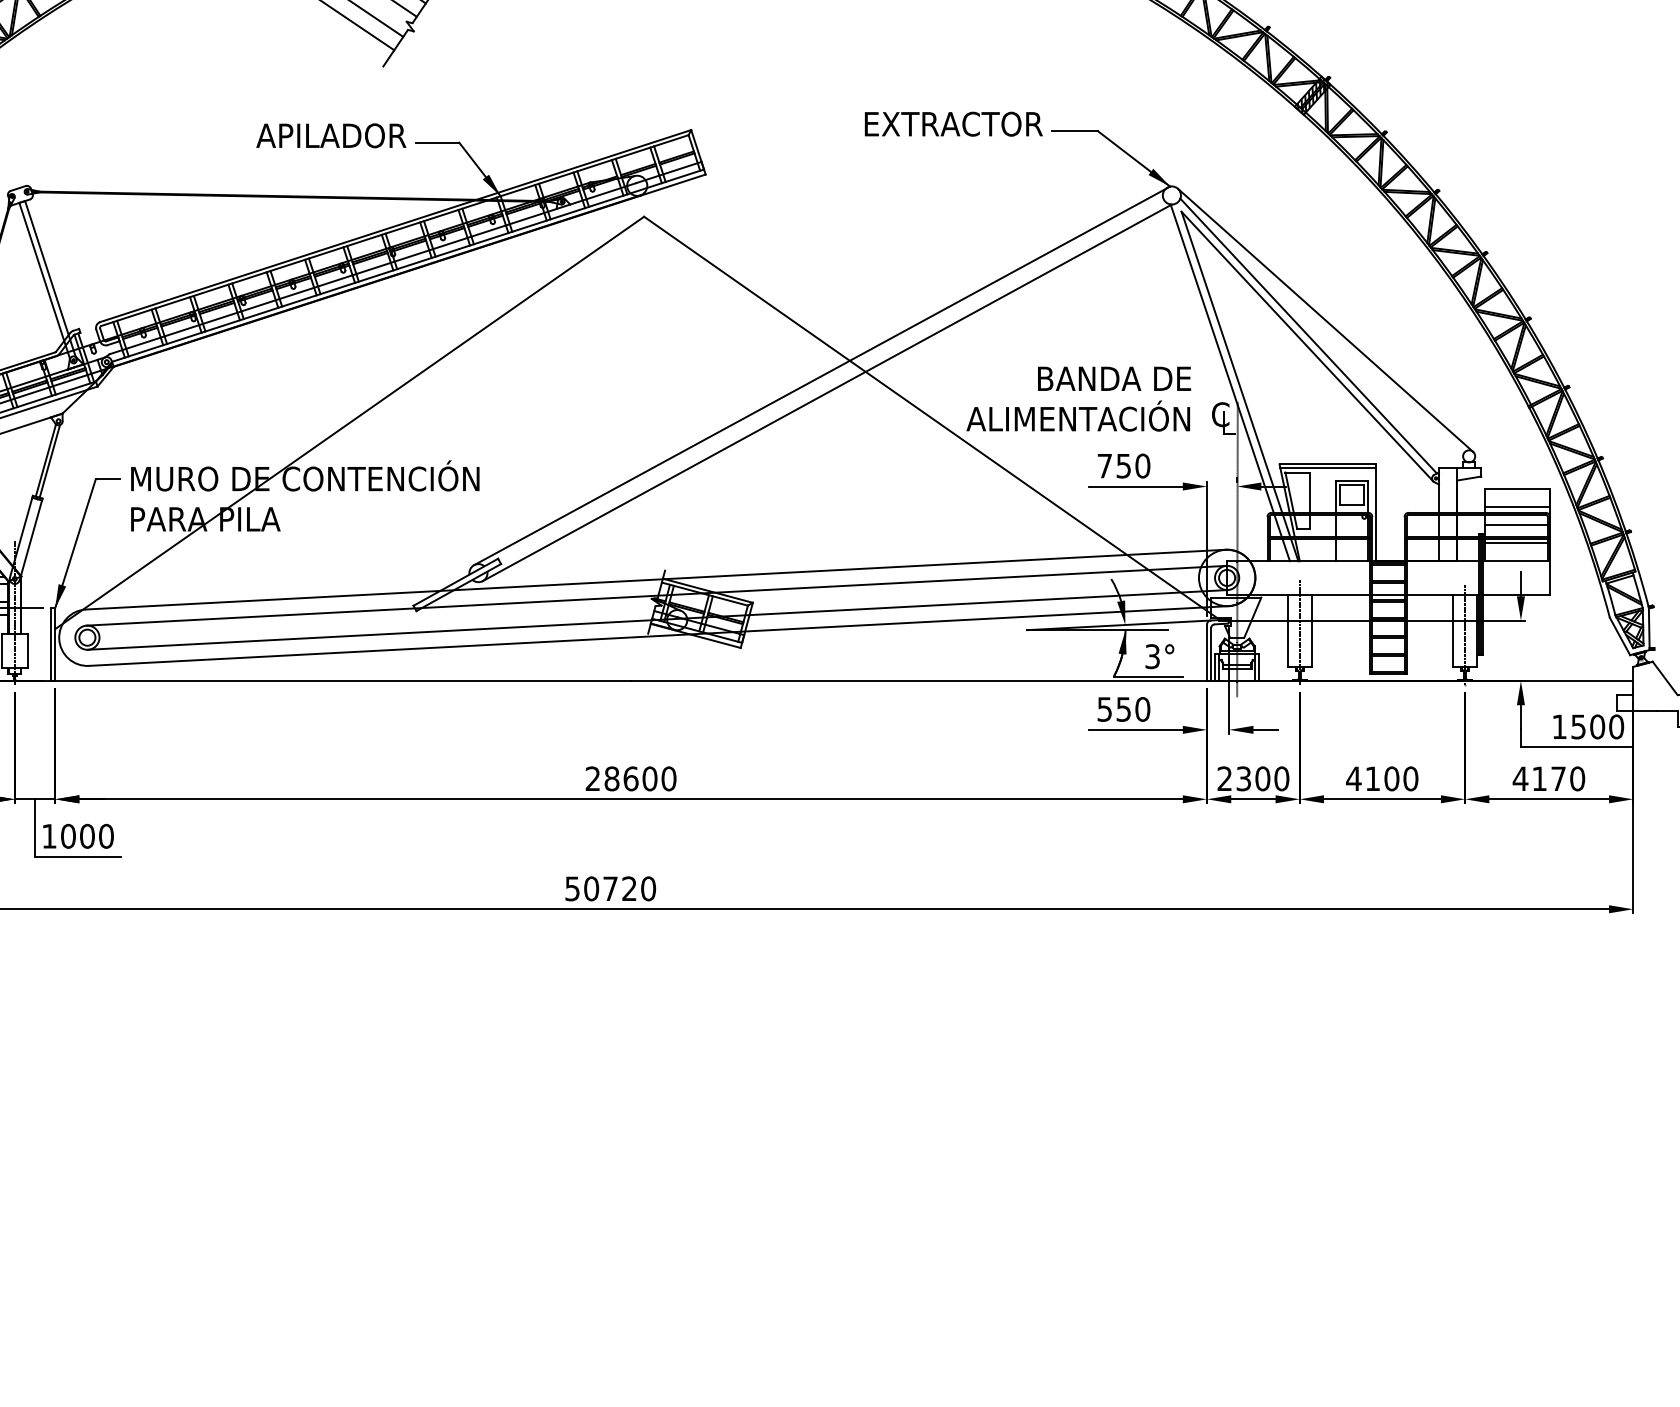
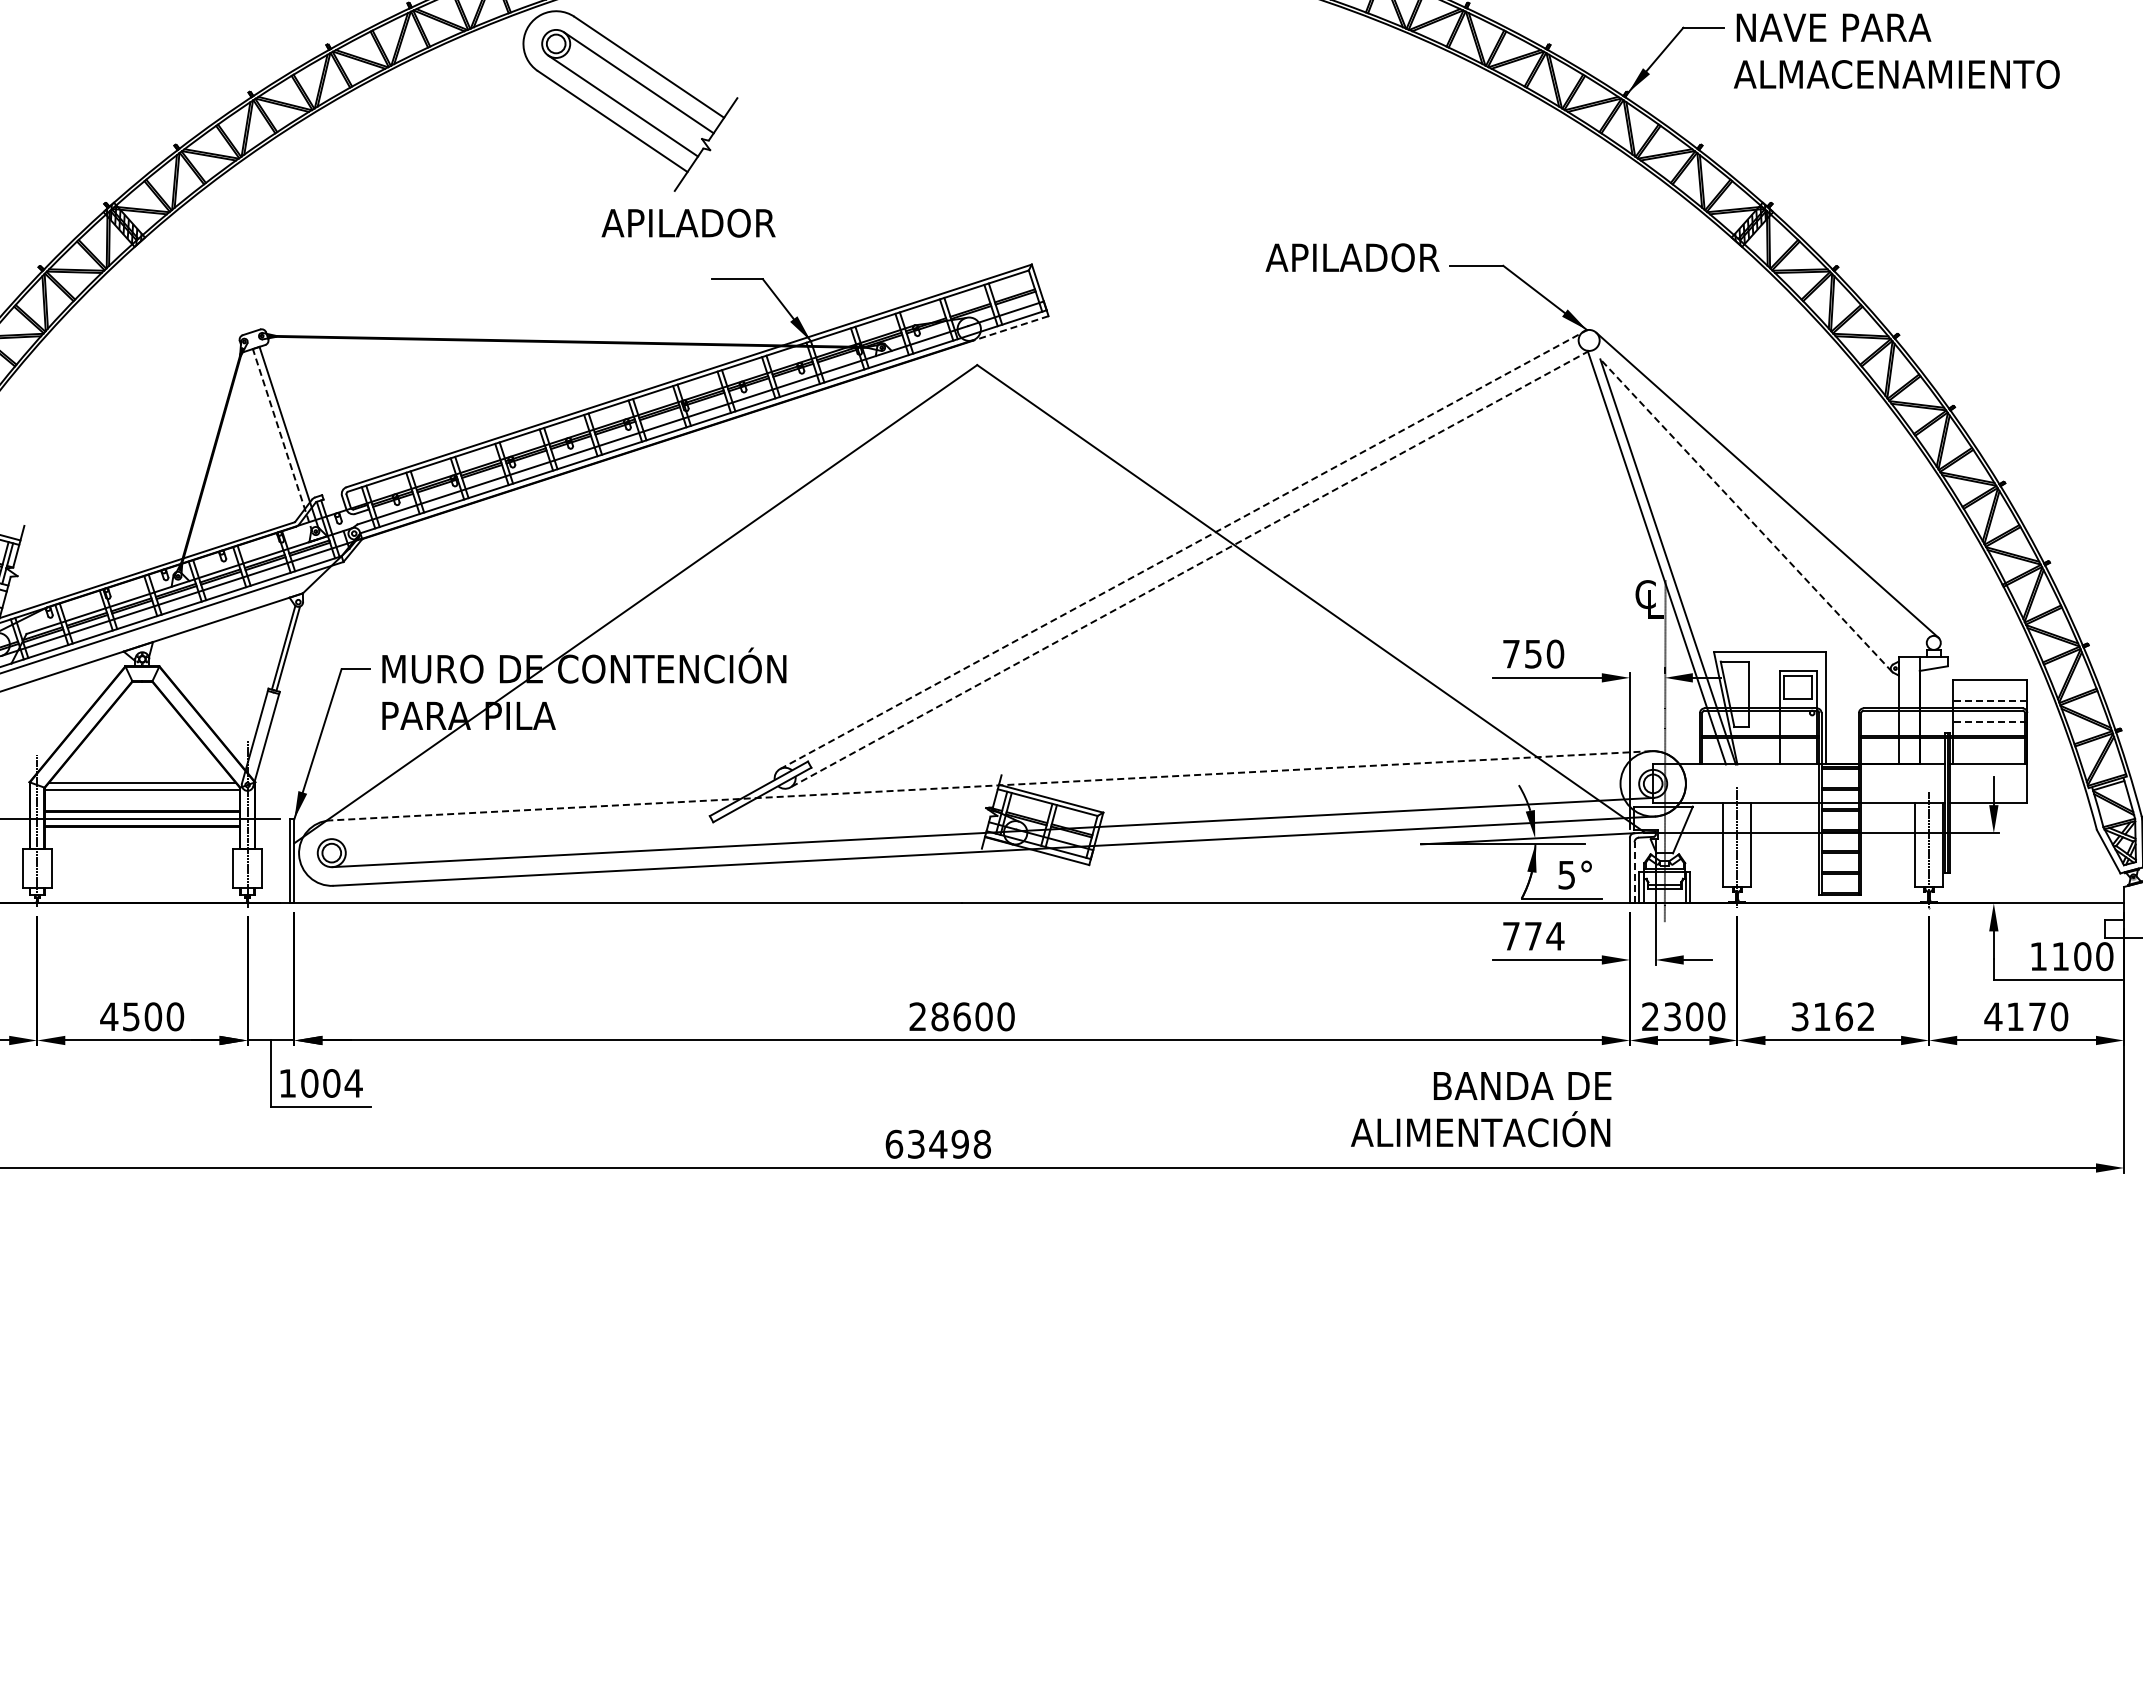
text: (932, 123) -> (1311, 257), EXTRACTOR -> APILADOR
text: (331, 135) -> (688, 222), moved
line: (672, 185) -> (1010, 328), solid -> dashed
line: (44, 281) -> (282, 440), solid -> dashed
line: (1308, 336) -> (1747, 503), removed
line: (1307, 346) -> (1746, 515), solid -> dashed
line: (822, 375) -> (1184, 549), solid -> dashed
line: (827, 393) -> (1189, 569), solid -> dashed
text: (1079, 399) -> (1481, 1109), moved
line: (1328, 468) -> (1770, 656), removed
line: (1517, 506) -> (1989, 701), solid -> dashed
line: (1517, 525) -> (1989, 722), solid -> dashed
line: (1517, 543) -> (1989, 743), removed
line: (655, 579) -> (990, 785), solid -> dashed
line: (656, 595) -> (991, 804), removed
line: (1211, 654) -> (1634, 872), solid -> dashed
text: (1153, 656) -> (1567, 874), 3° -> 5°
text: (1123, 708) -> (1533, 935), 550 -> 774
text: (1578, 726) -> (2060, 956), 1500 -> 1100
text: (1381, 778) -> (1832, 1016), 4100 -> 3162
text: (106, 836) -> (353, 1083), 1000 -> 1004
text: (610, 888) -> (938, 1143), 50720 -> 63498

